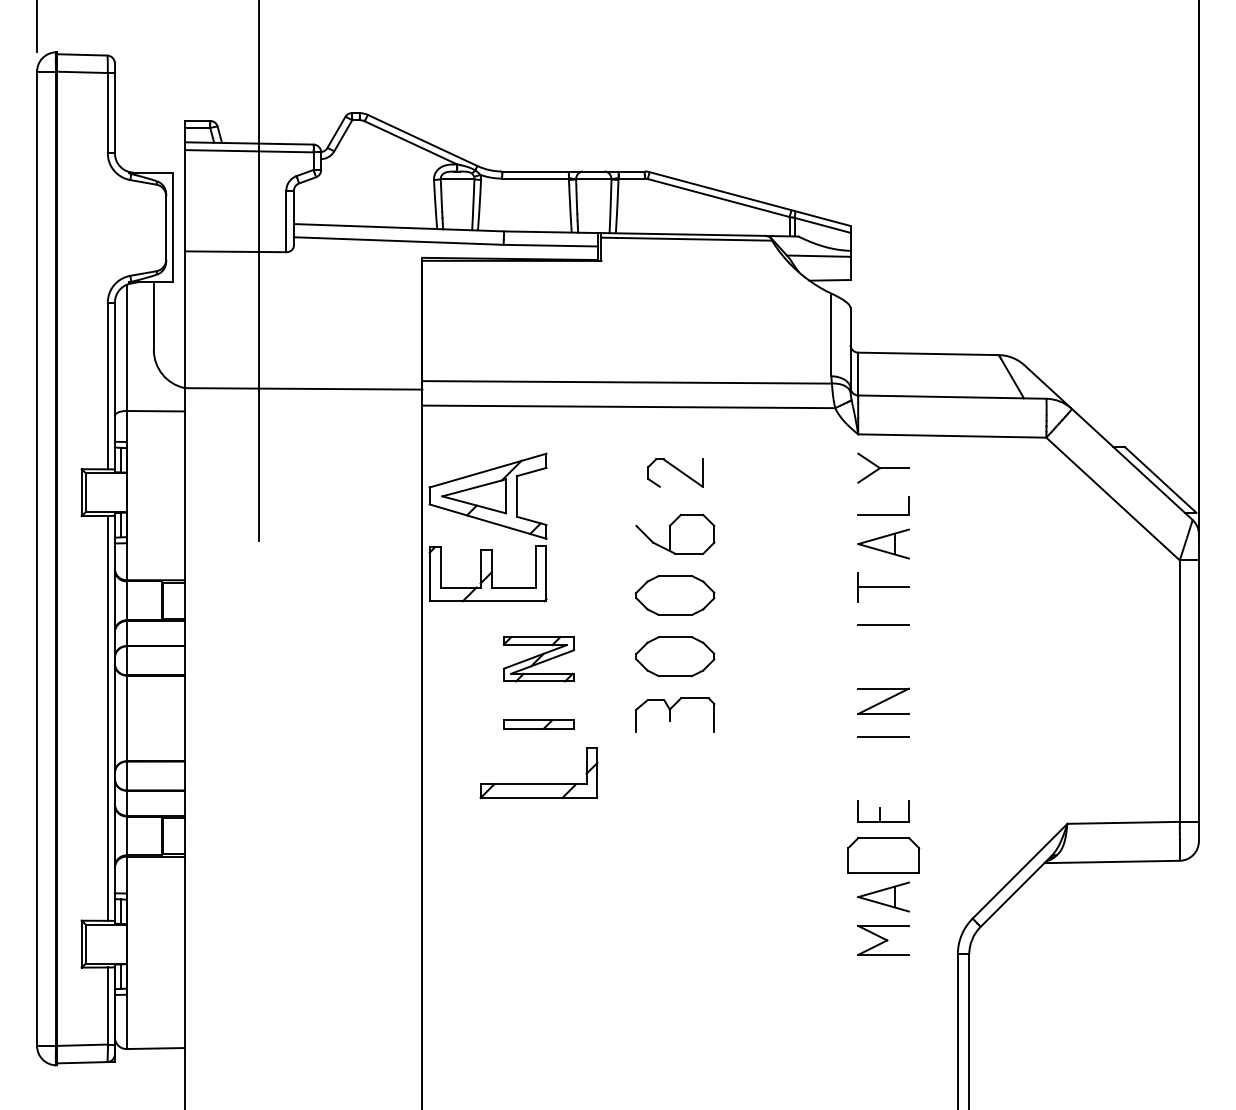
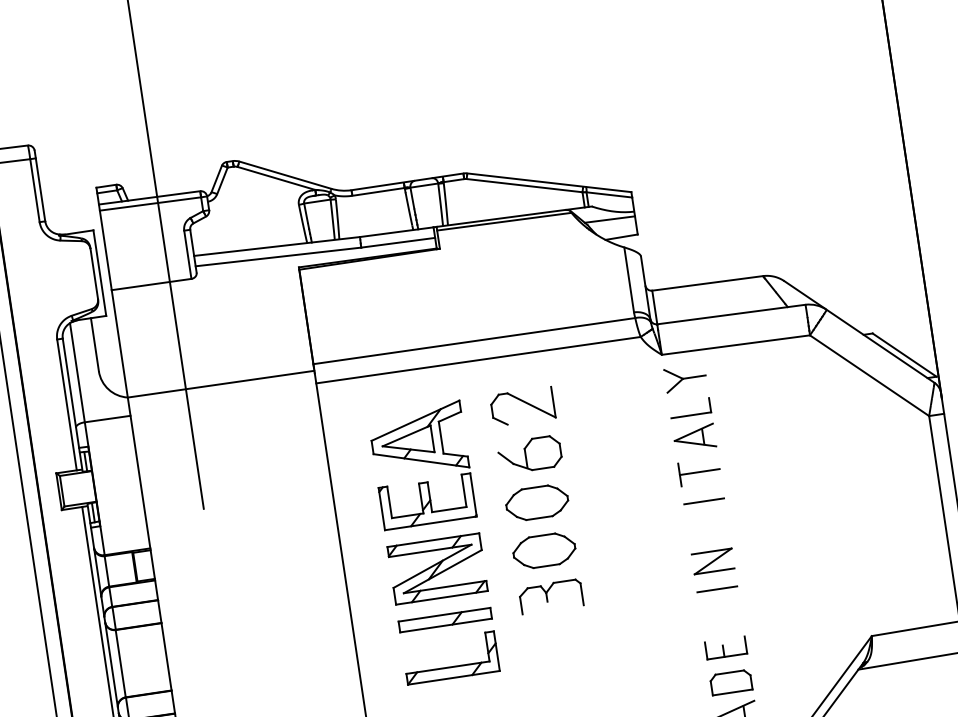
part: (675, 472) -> (522, 406), size x1.43
part: (487, 527) -> (421, 465), moved
part: (538, 659) -> (437, 569), size x1.67
part: (538, 724) -> (444, 620), size x1.67
part: (883, 854) -> (731, 681), size x0.71

